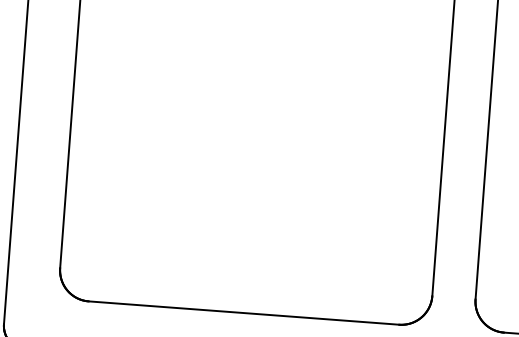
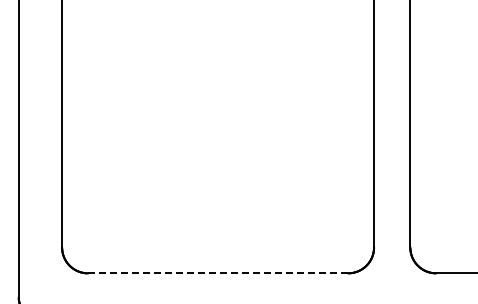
line: (244, 313) -> (218, 273), solid -> dashed

